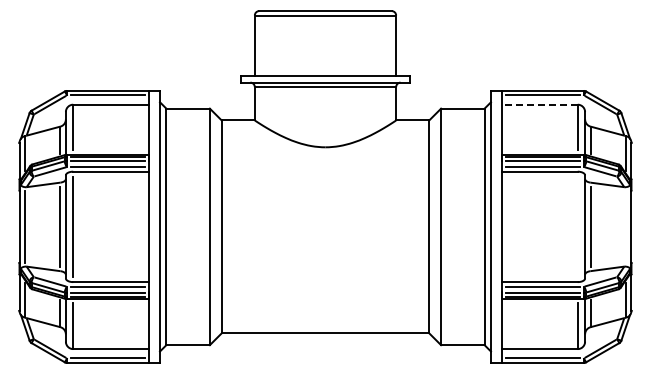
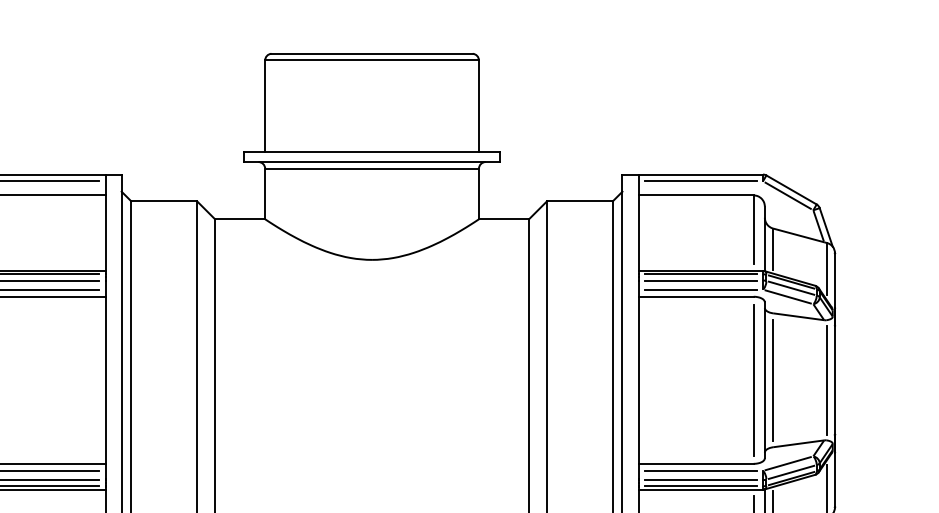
line: (539, 104) -> (695, 195), dashed -> solid
line: (577, 226) -> (753, 379), added
line: (625, 226) -> (825, 379), added

